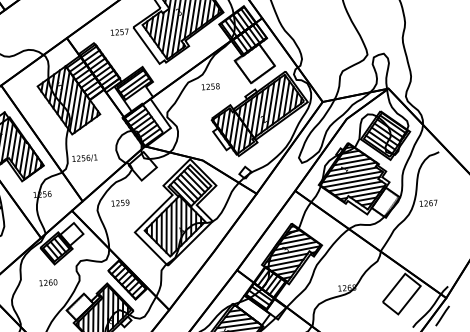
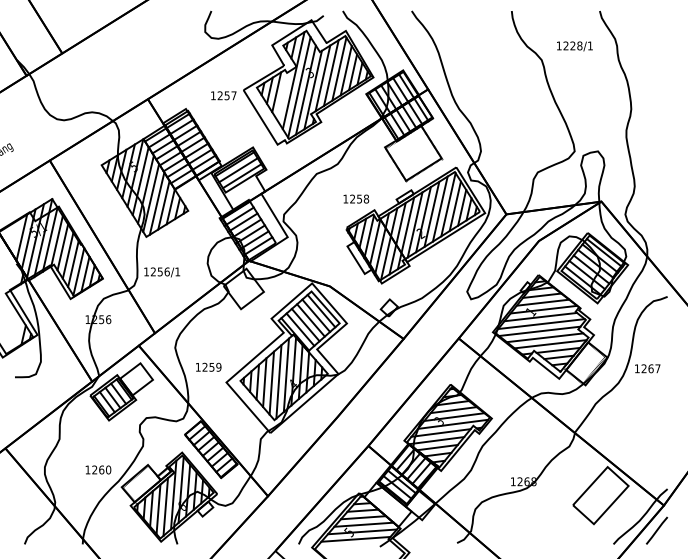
line: (160, 29) -> (282, 96), removed
text: (210, 86) -> (356, 198), moved
text: (120, 202) -> (208, 366), moved
text: (48, 282) -> (98, 469), moved

